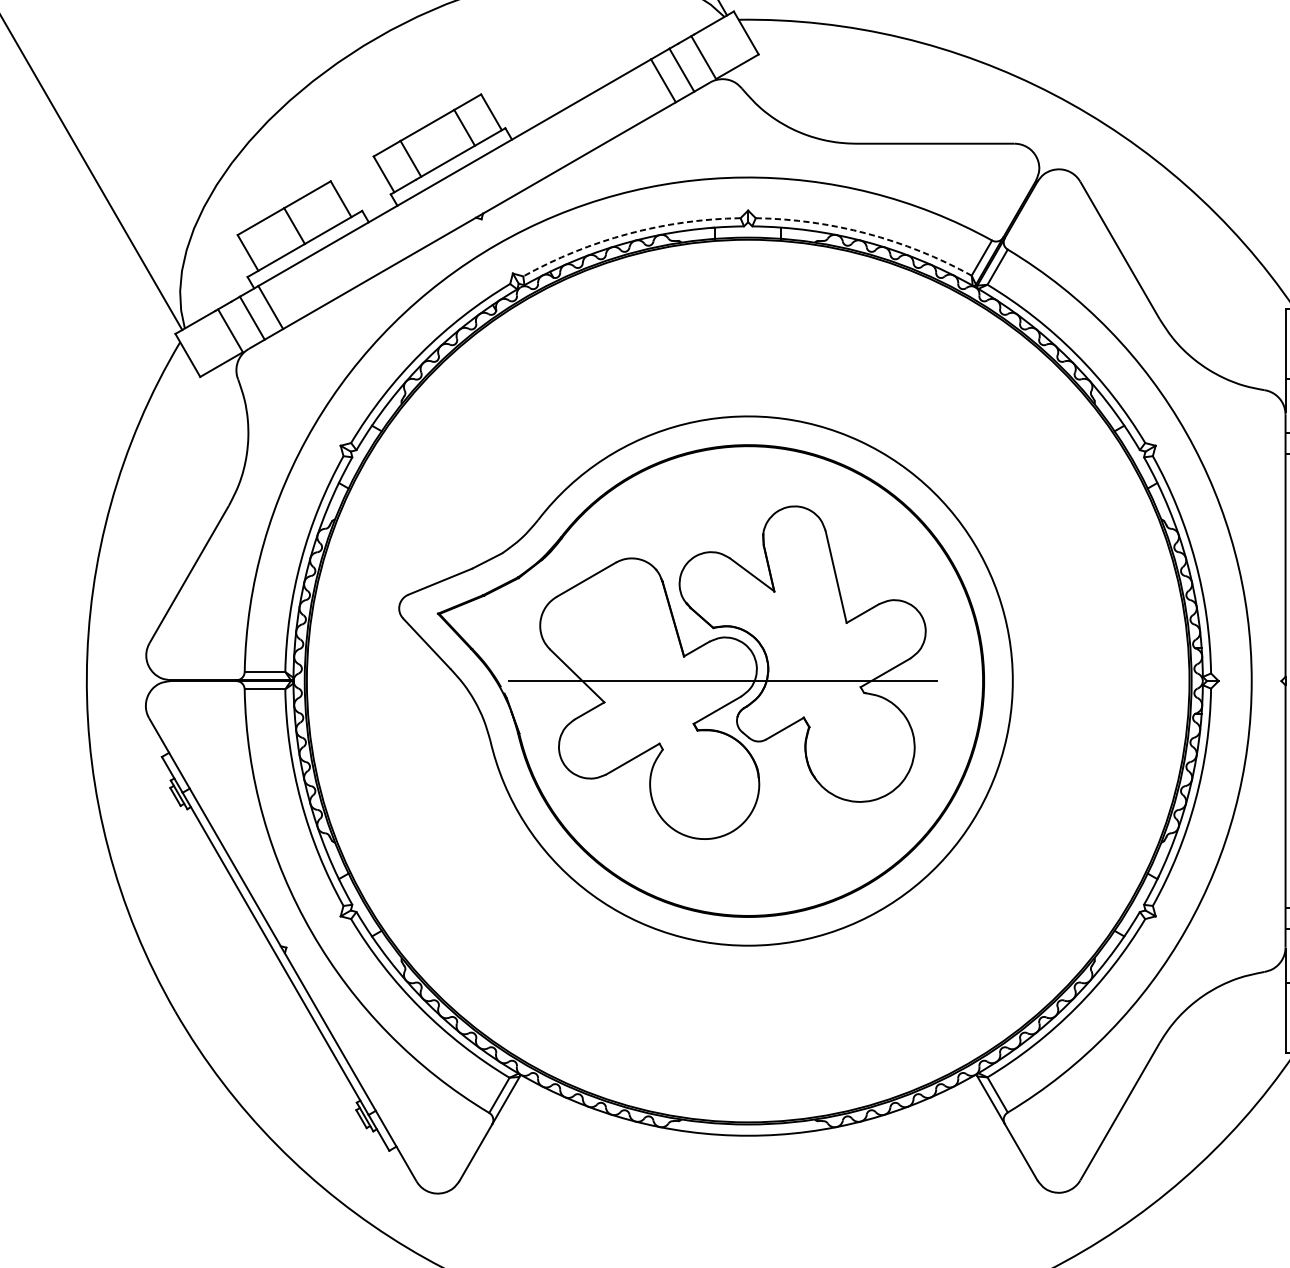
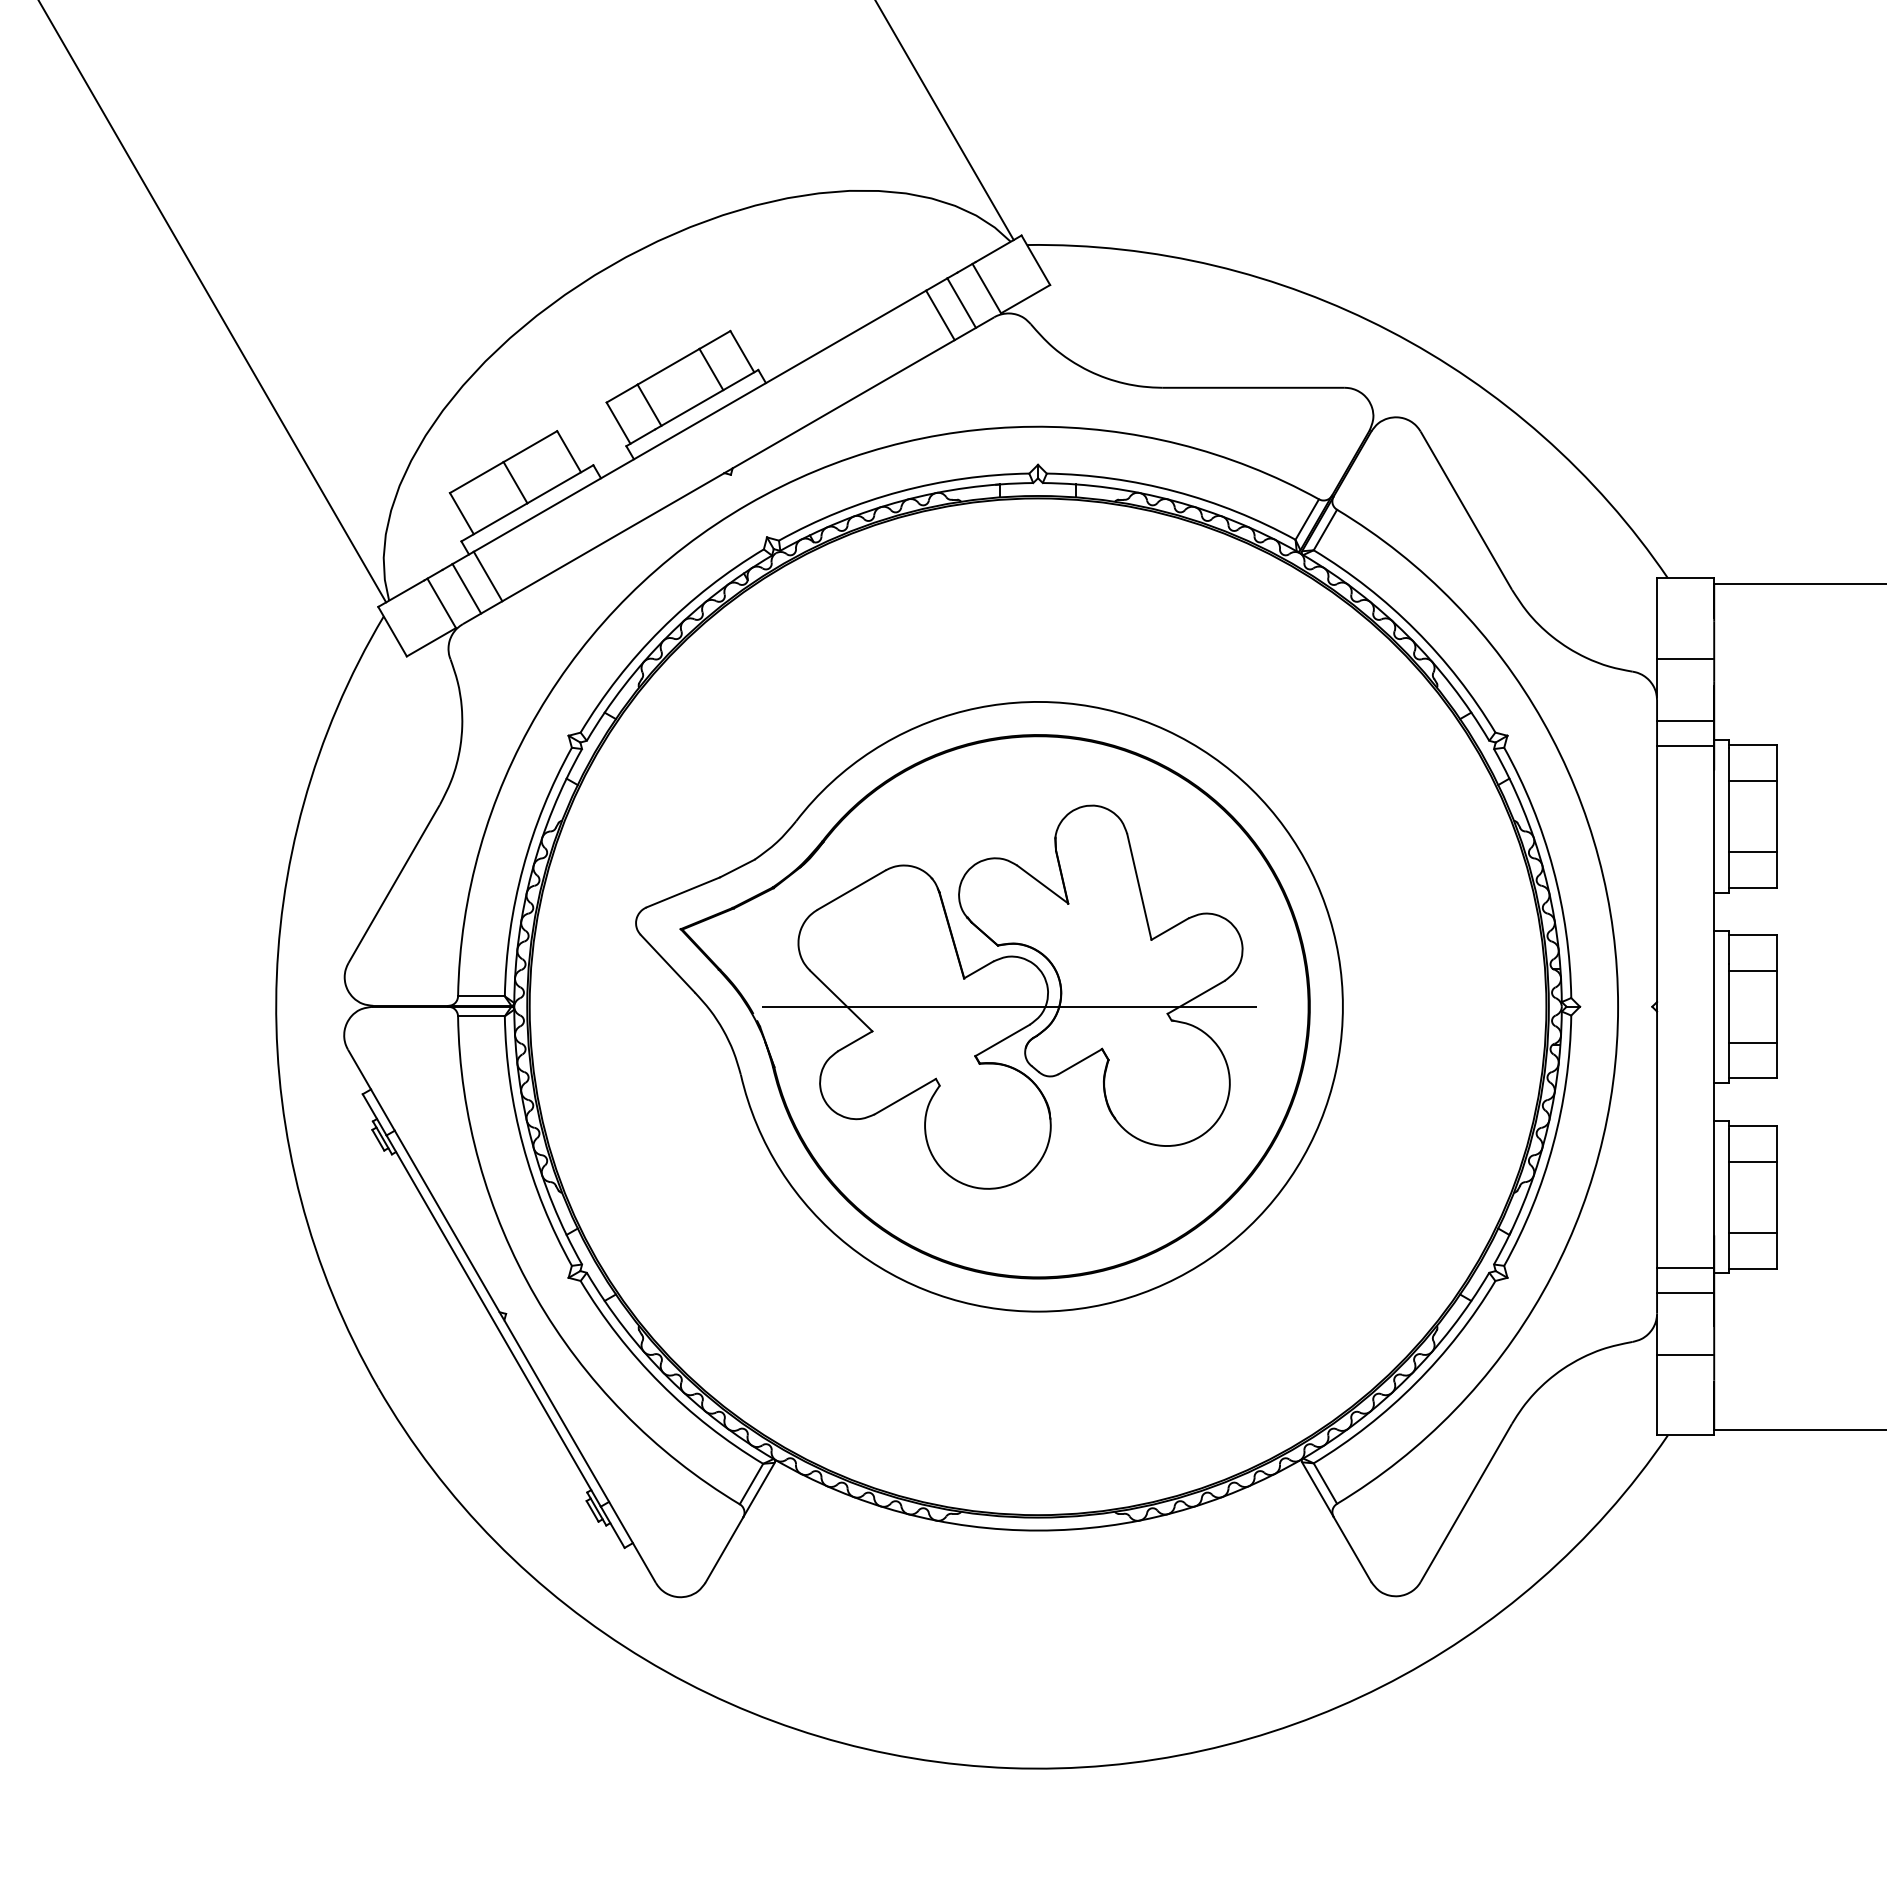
arc: (628, 233) -> (900, 491), dashed -> solid
arc: (867, 233) -> (1175, 491), dashed -> solid

